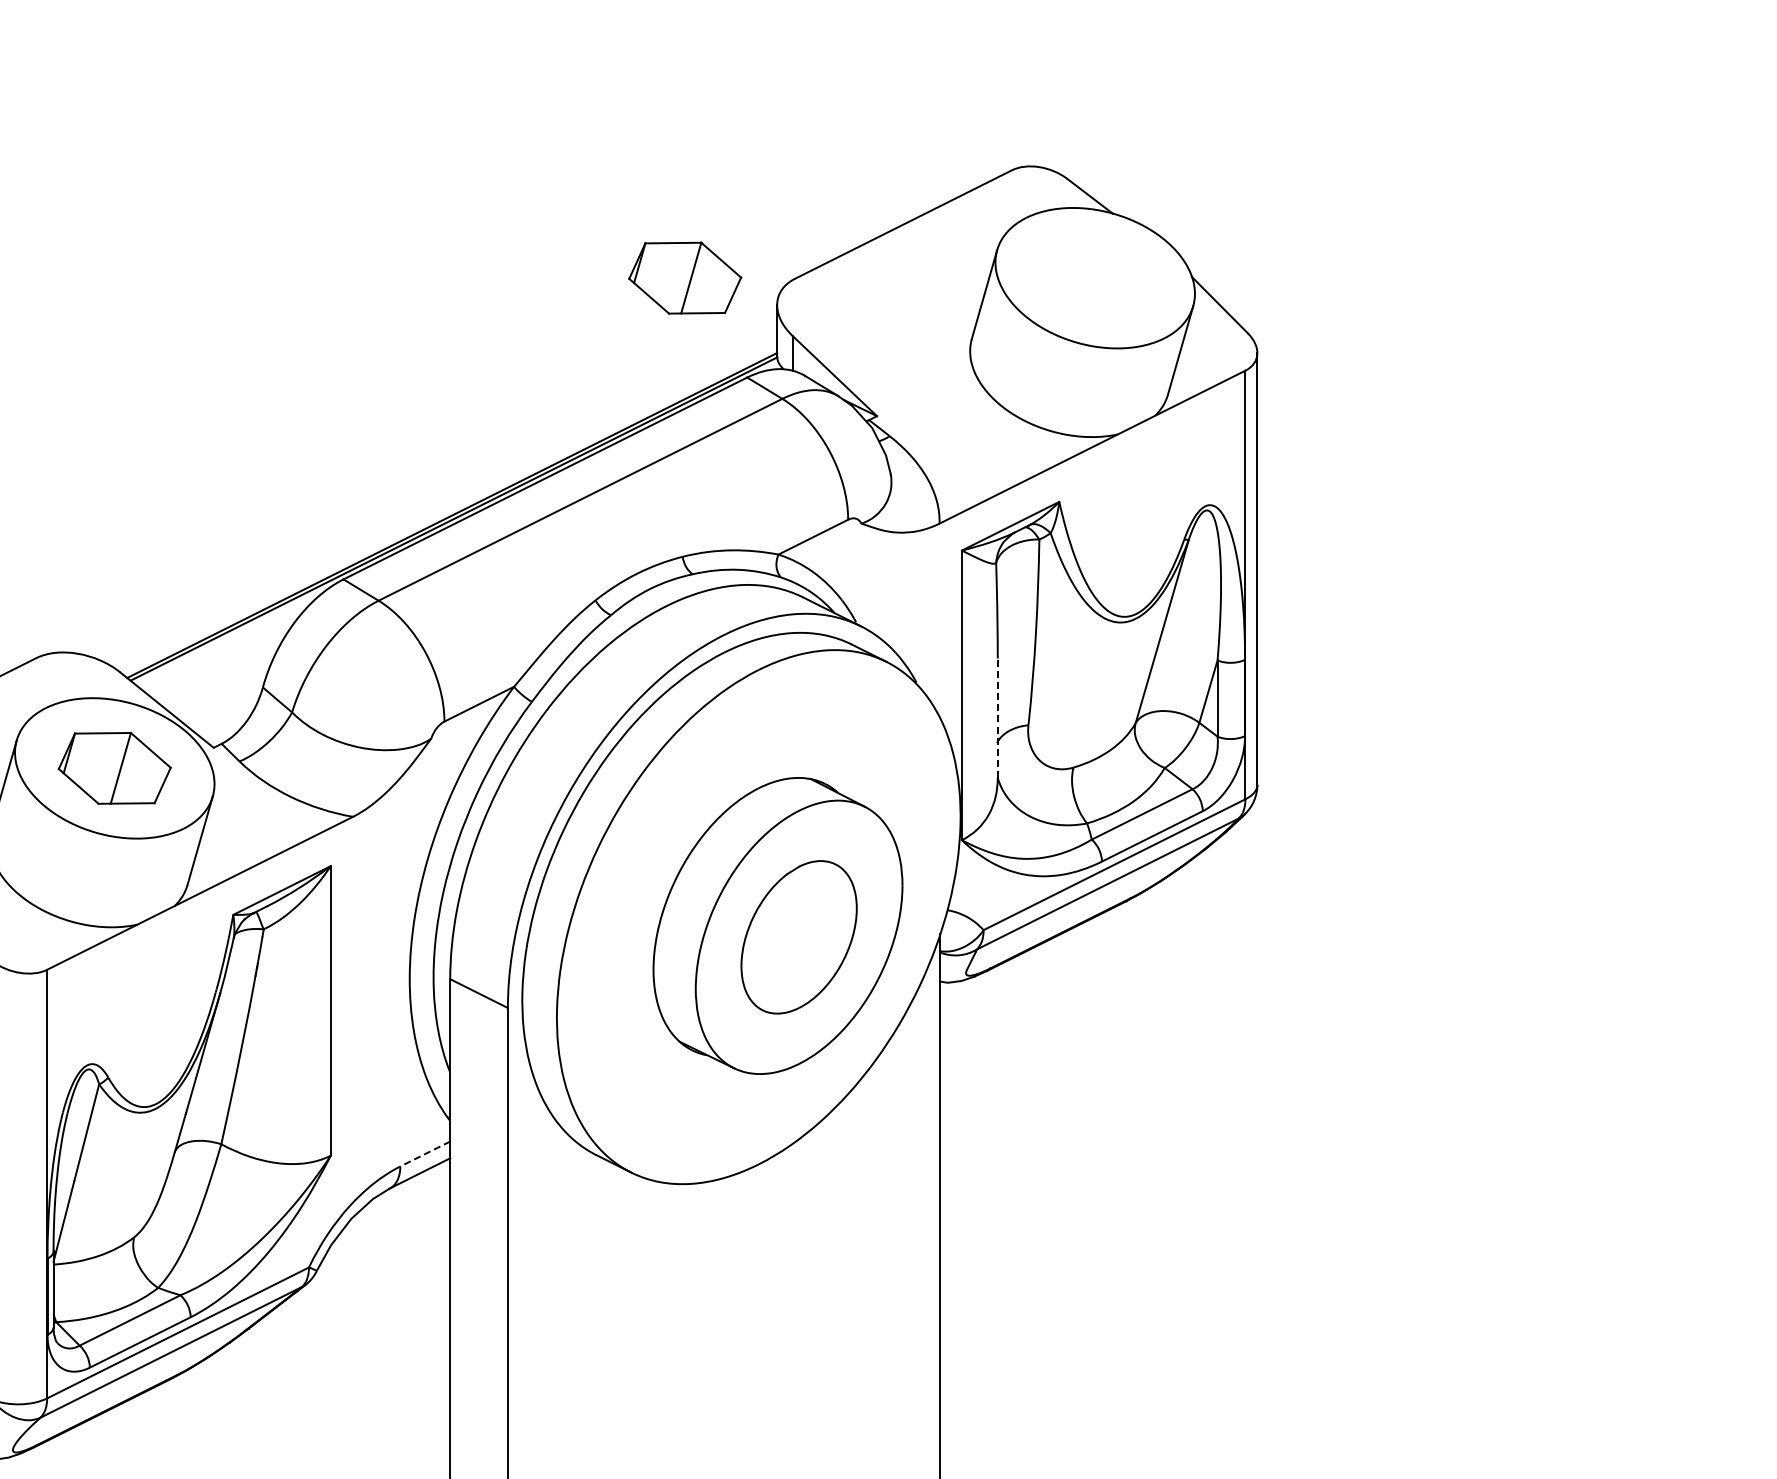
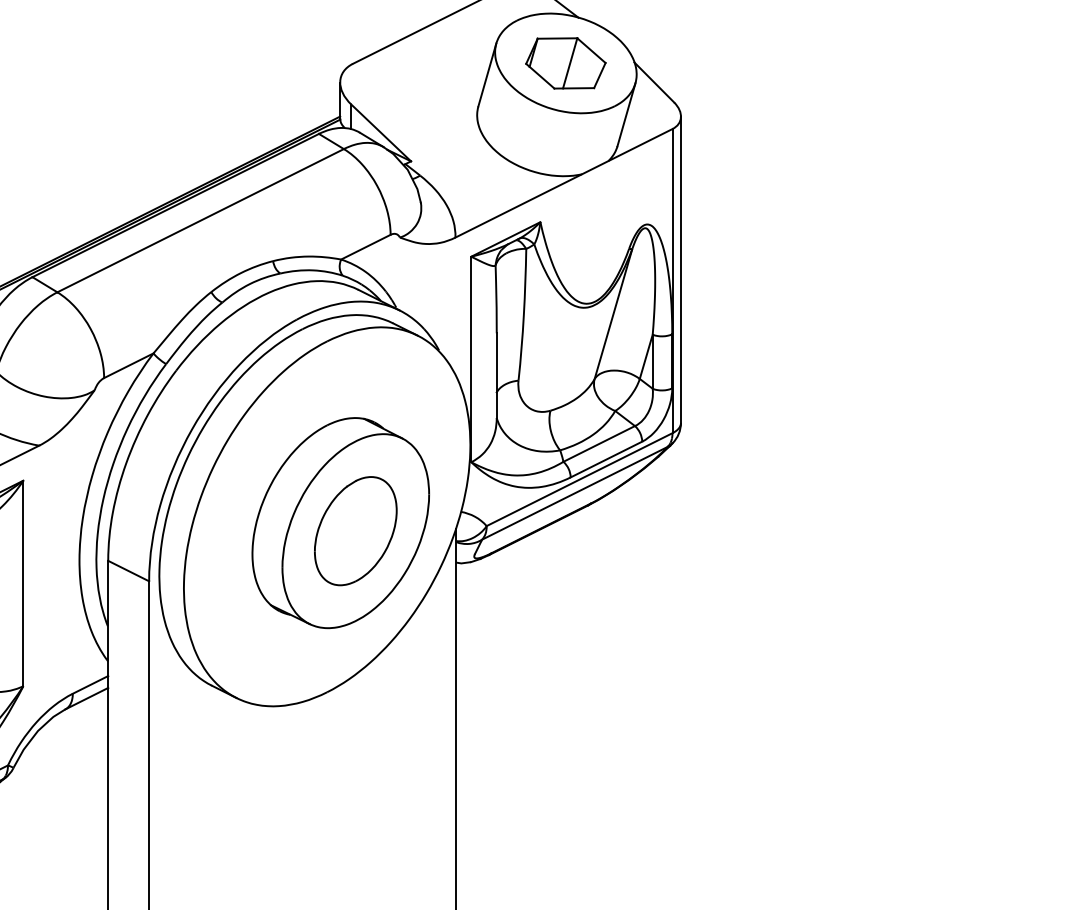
part: (685, 277) -> (566, 62), moved
line: (997, 718) -> (496, 375), dashed -> solid
line: (425, 1154) -> (90, 685), dashed -> solid

